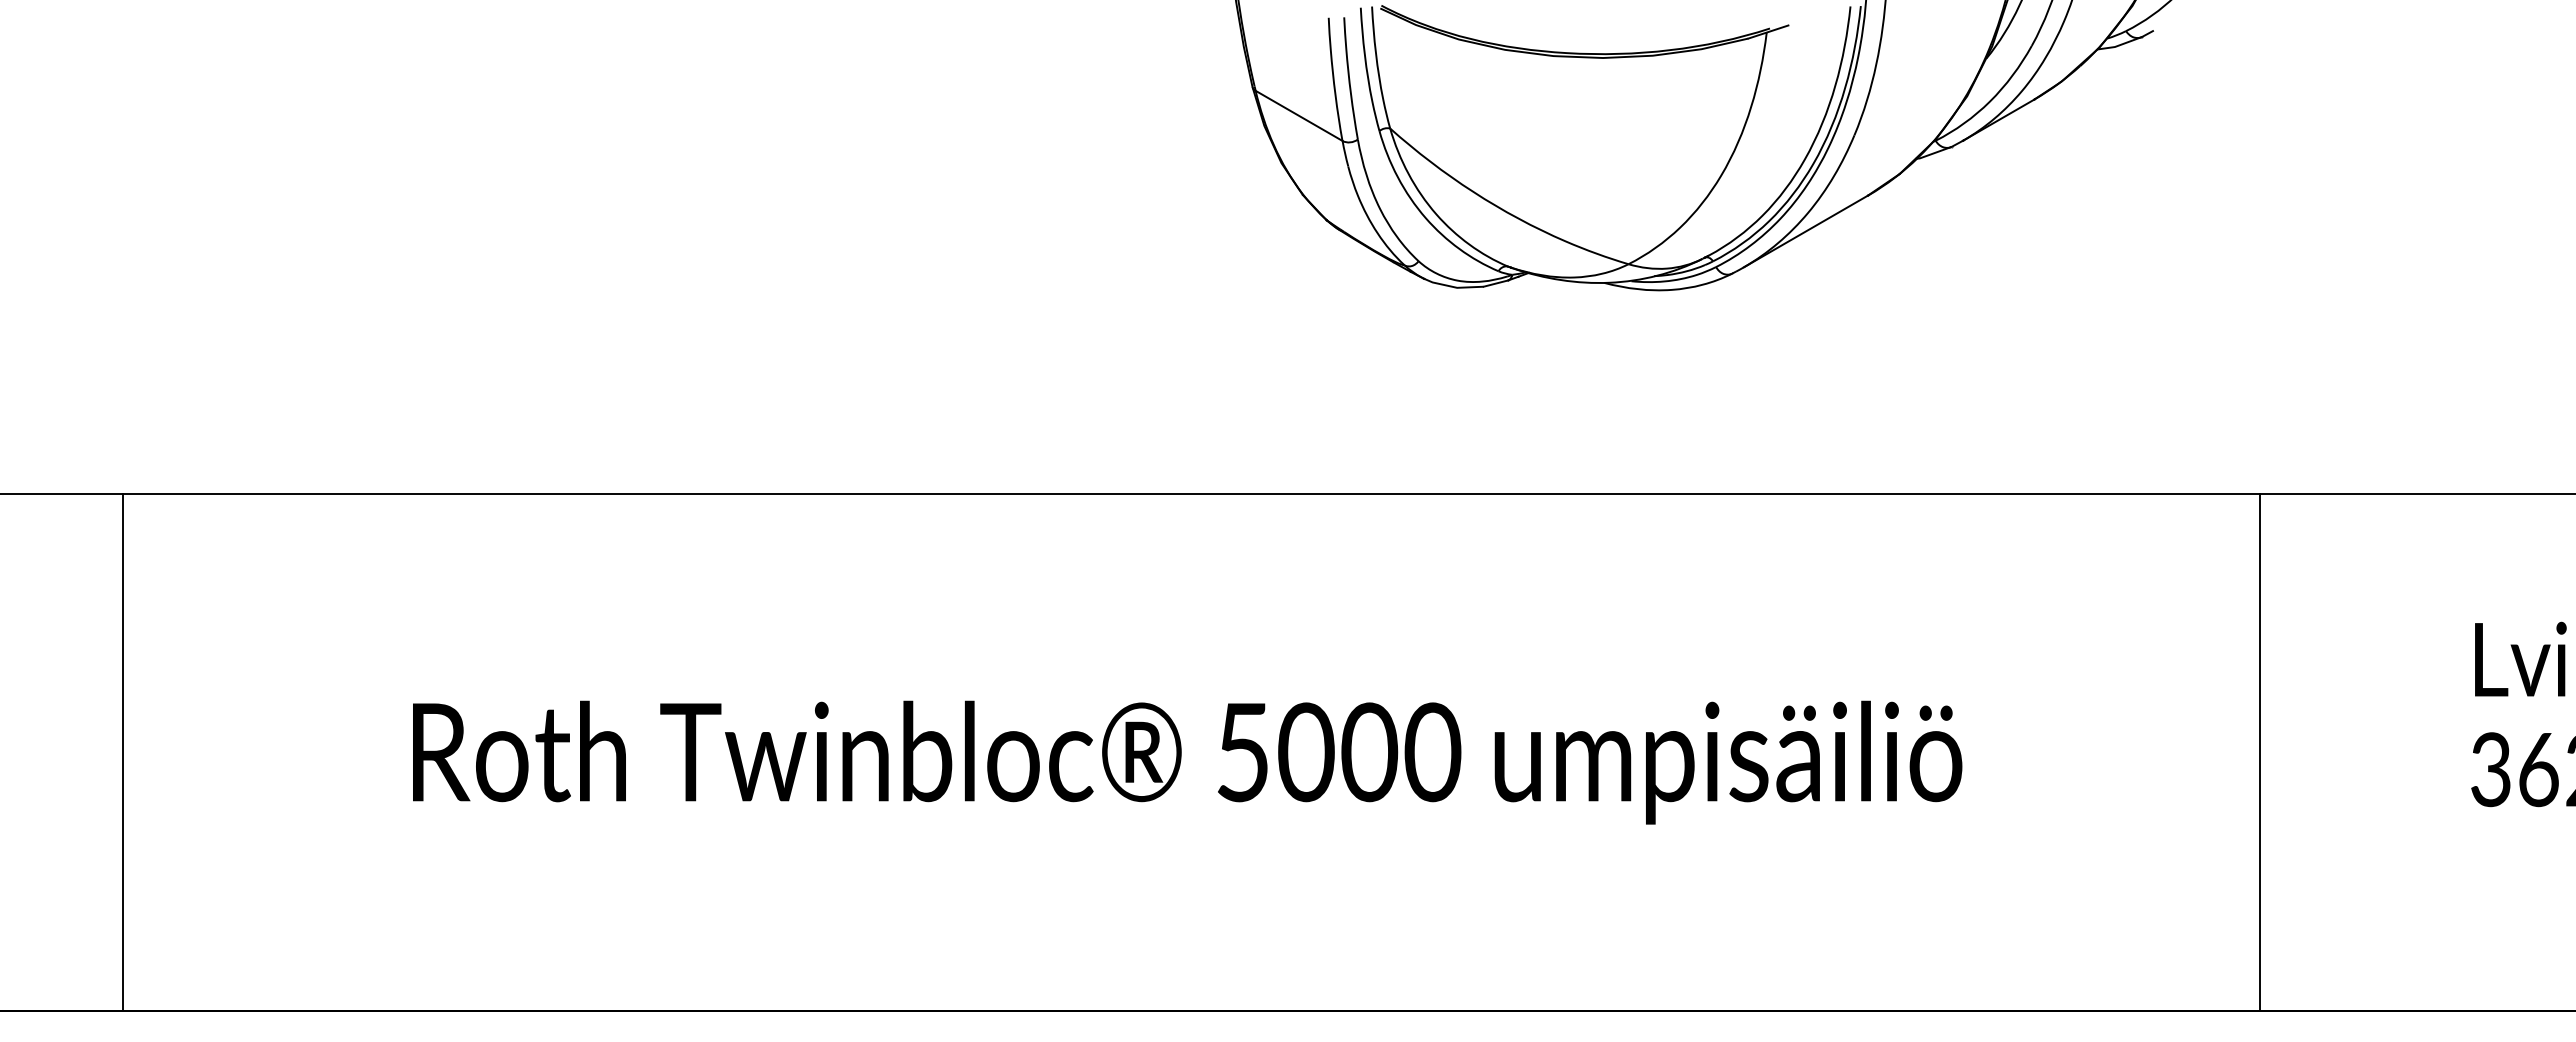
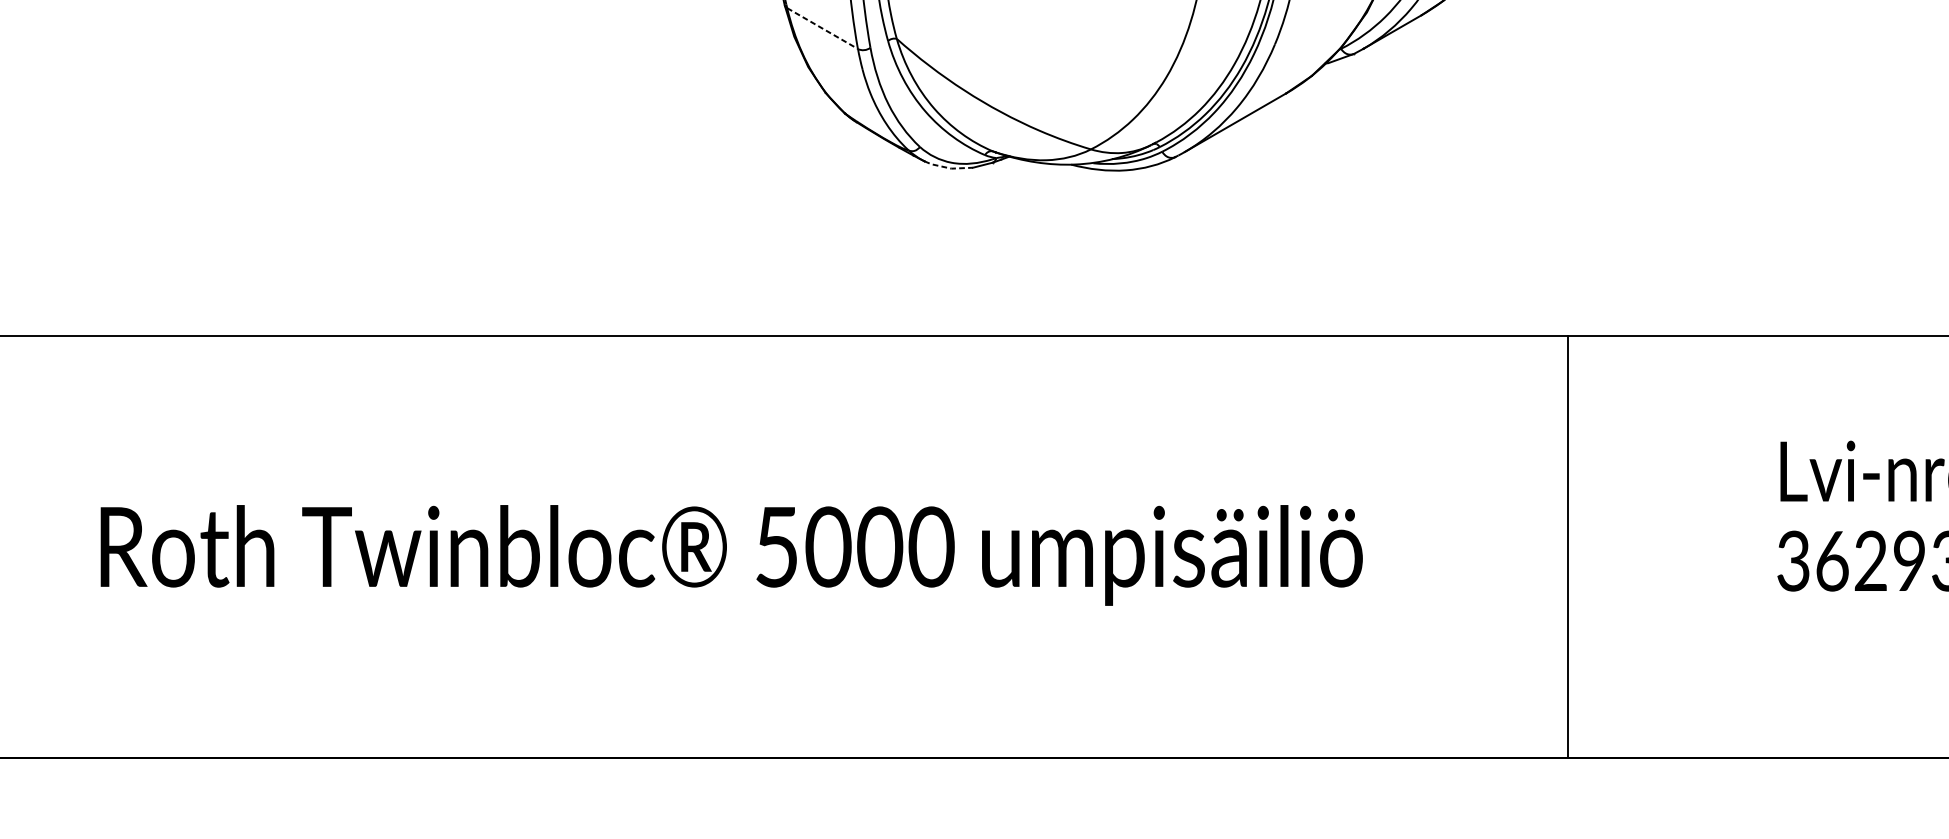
line: (1299, 116) -> (822, 29), solid -> dashed
line: (1453, 287) -> (948, 168), solid -> dashed
line: (2260, 751) -> (1568, 546), moved

